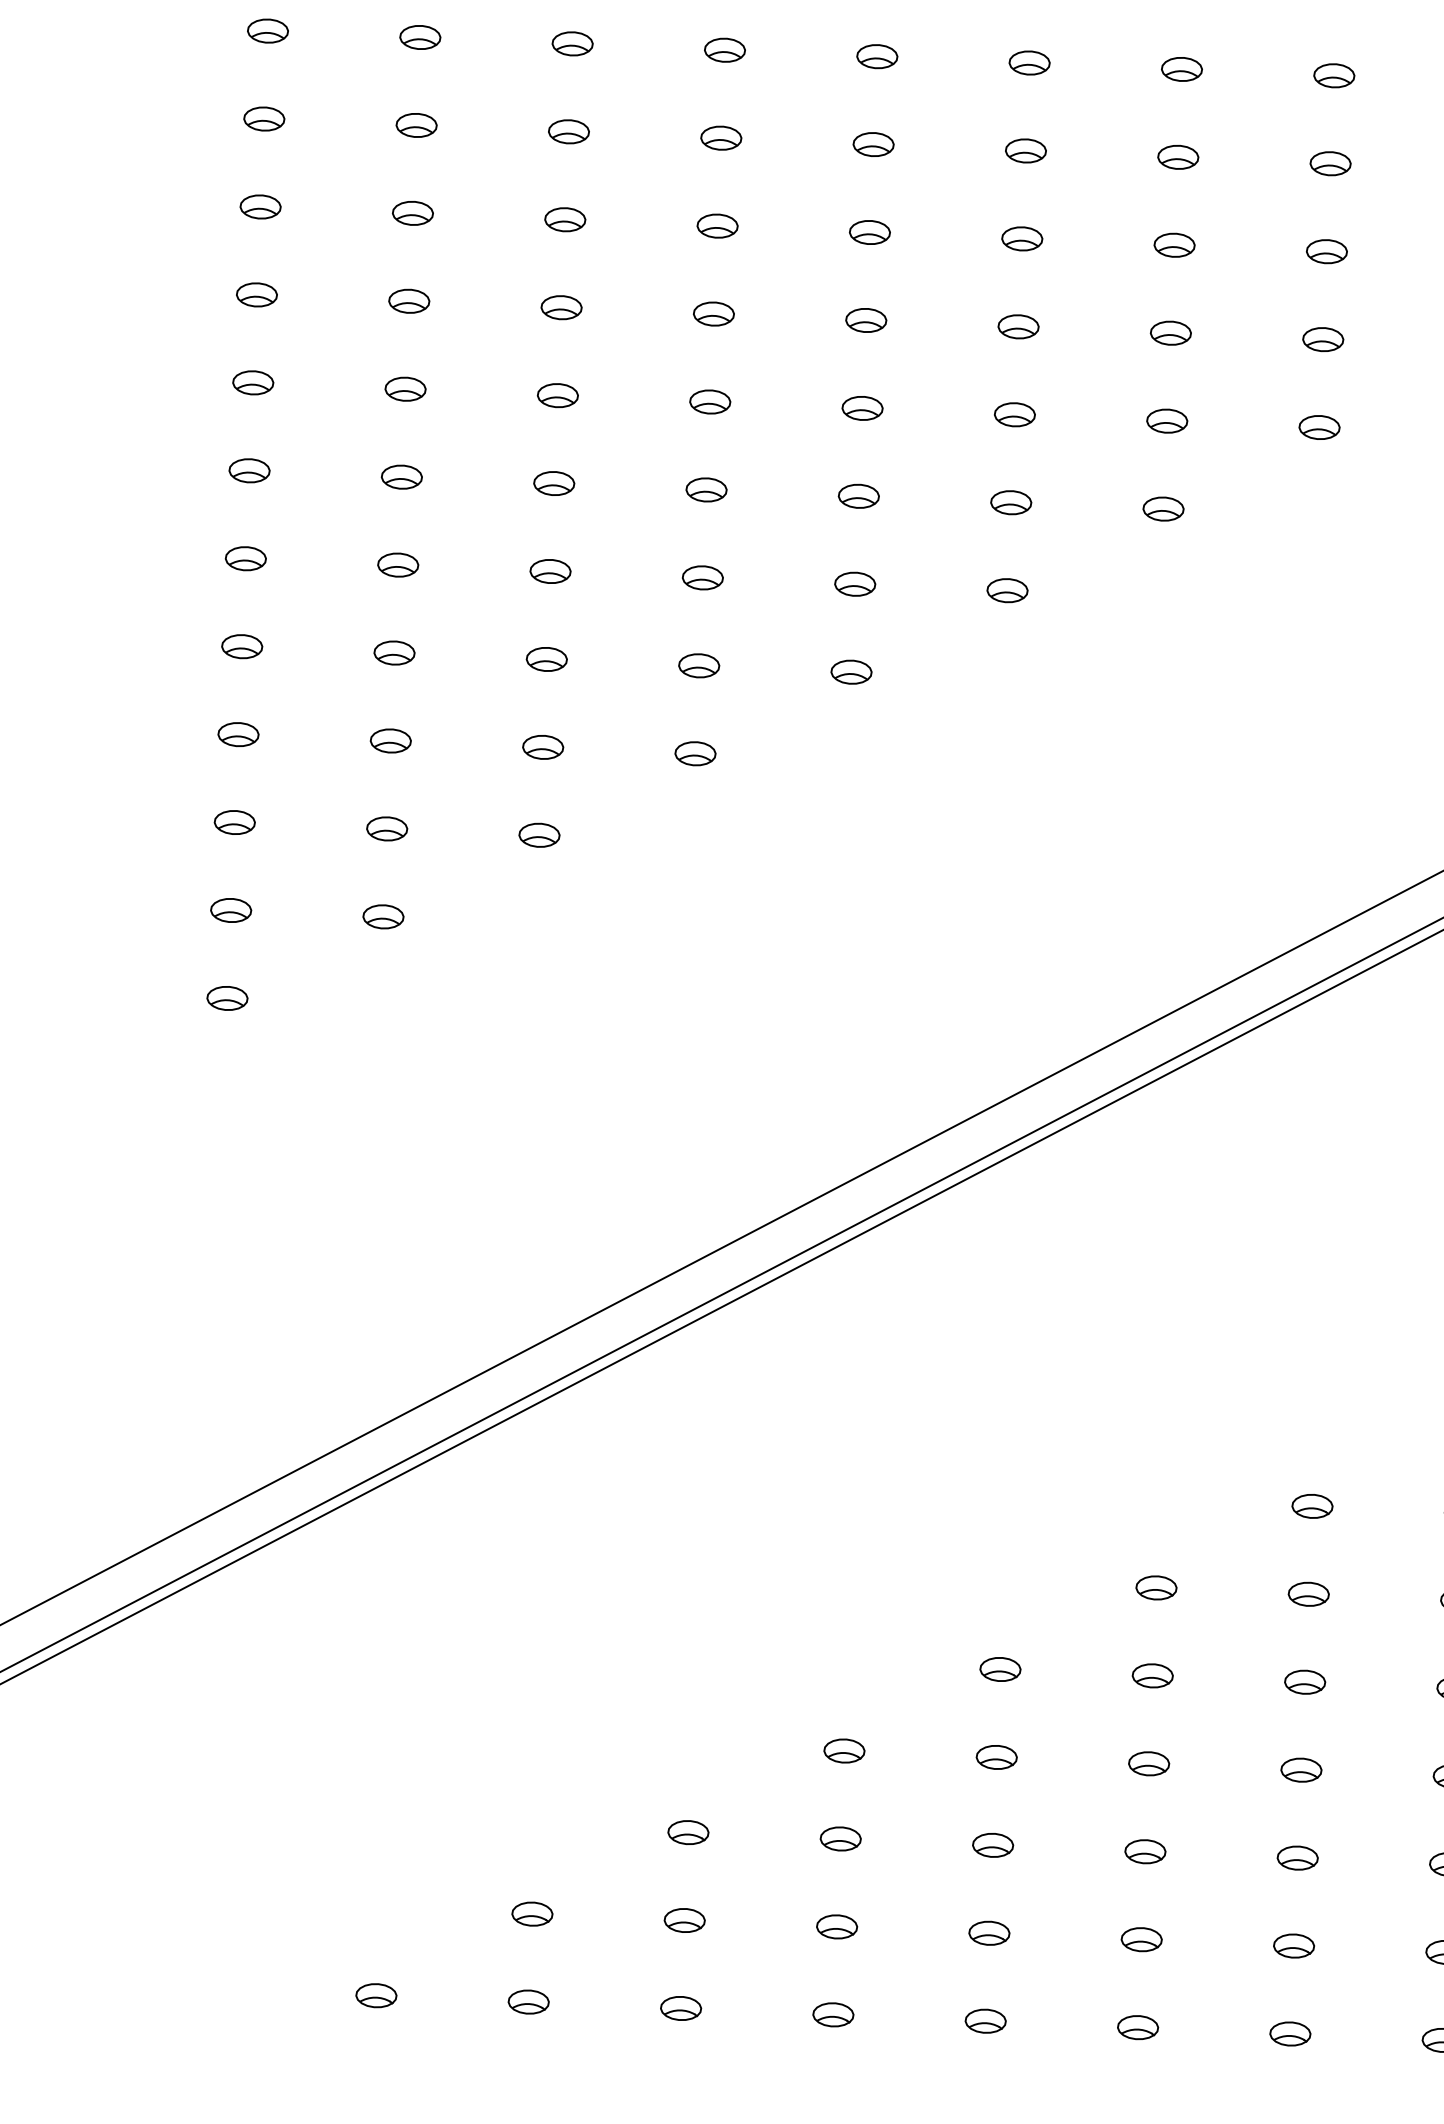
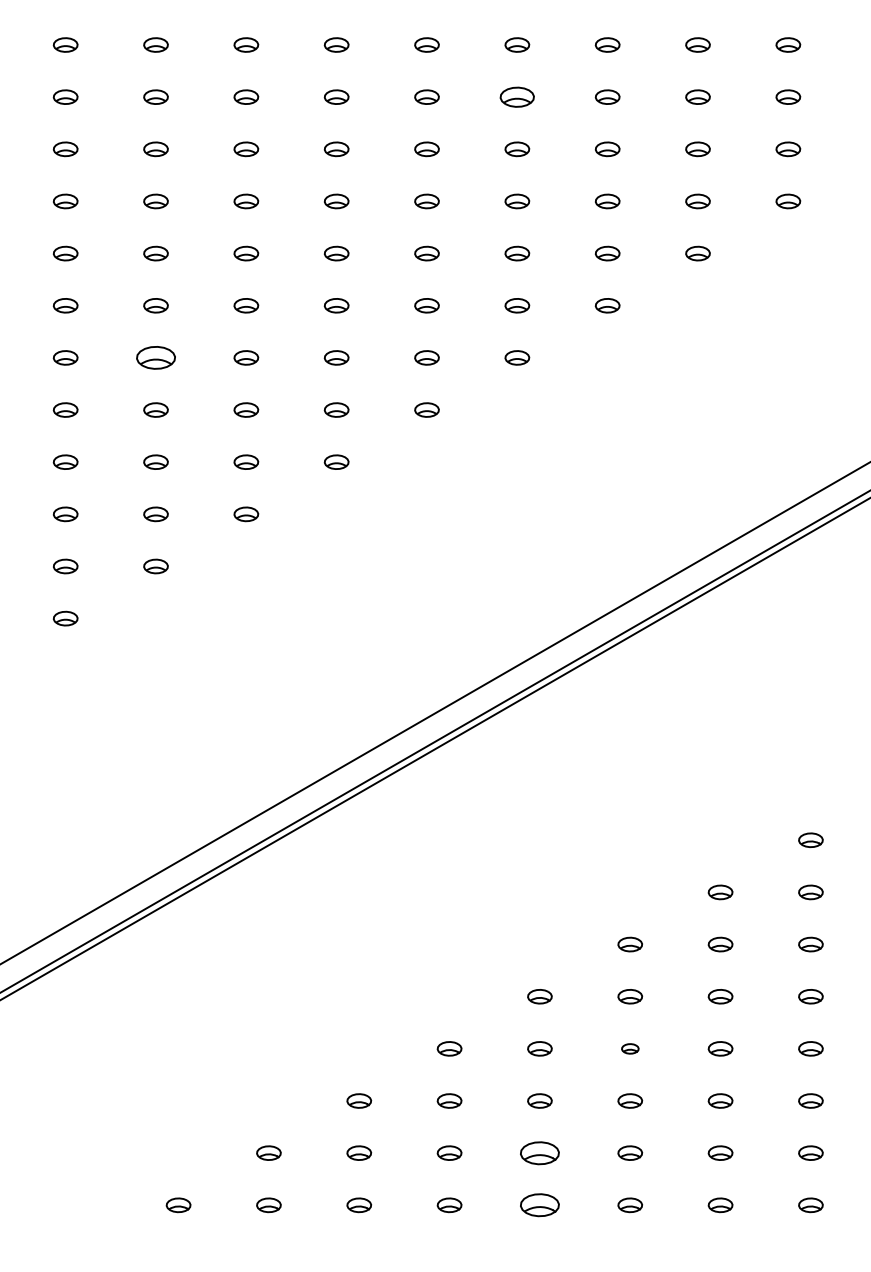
part: (1026, 149) -> (517, 96), size x1.4
part: (397, 564) -> (155, 357), size x1.6
part: (1149, 1763) -> (630, 1048), size x0.7
part: (988, 1932) -> (539, 1152), size x1.6
part: (984, 2021) -> (539, 1205), size x1.6

